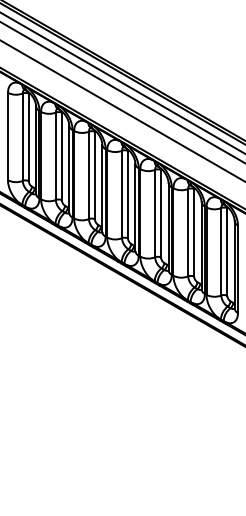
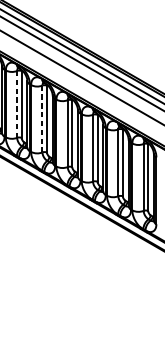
line: (55, 156) -> (16, 104), solid -> dashed
line: (89, 175) -> (42, 119), solid -> dashed

